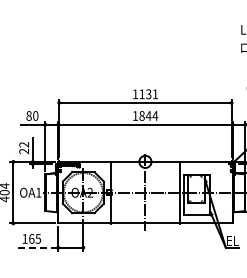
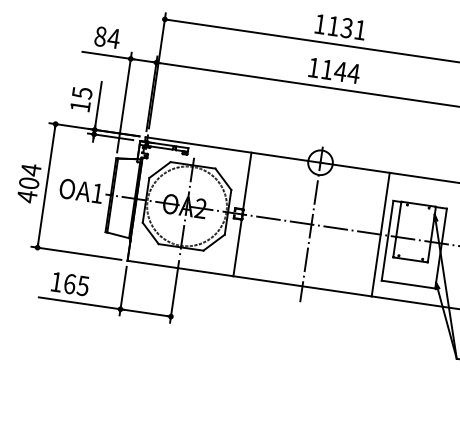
text: (35, 115) -> (113, 37), 80 -> 84
text: (141, 115) -> (326, 68), 1844 -> 1144
text: (24, 148) -> (81, 100), 22 -> 15
line: (37, 247) -> (78, 302), dashed -> solid

